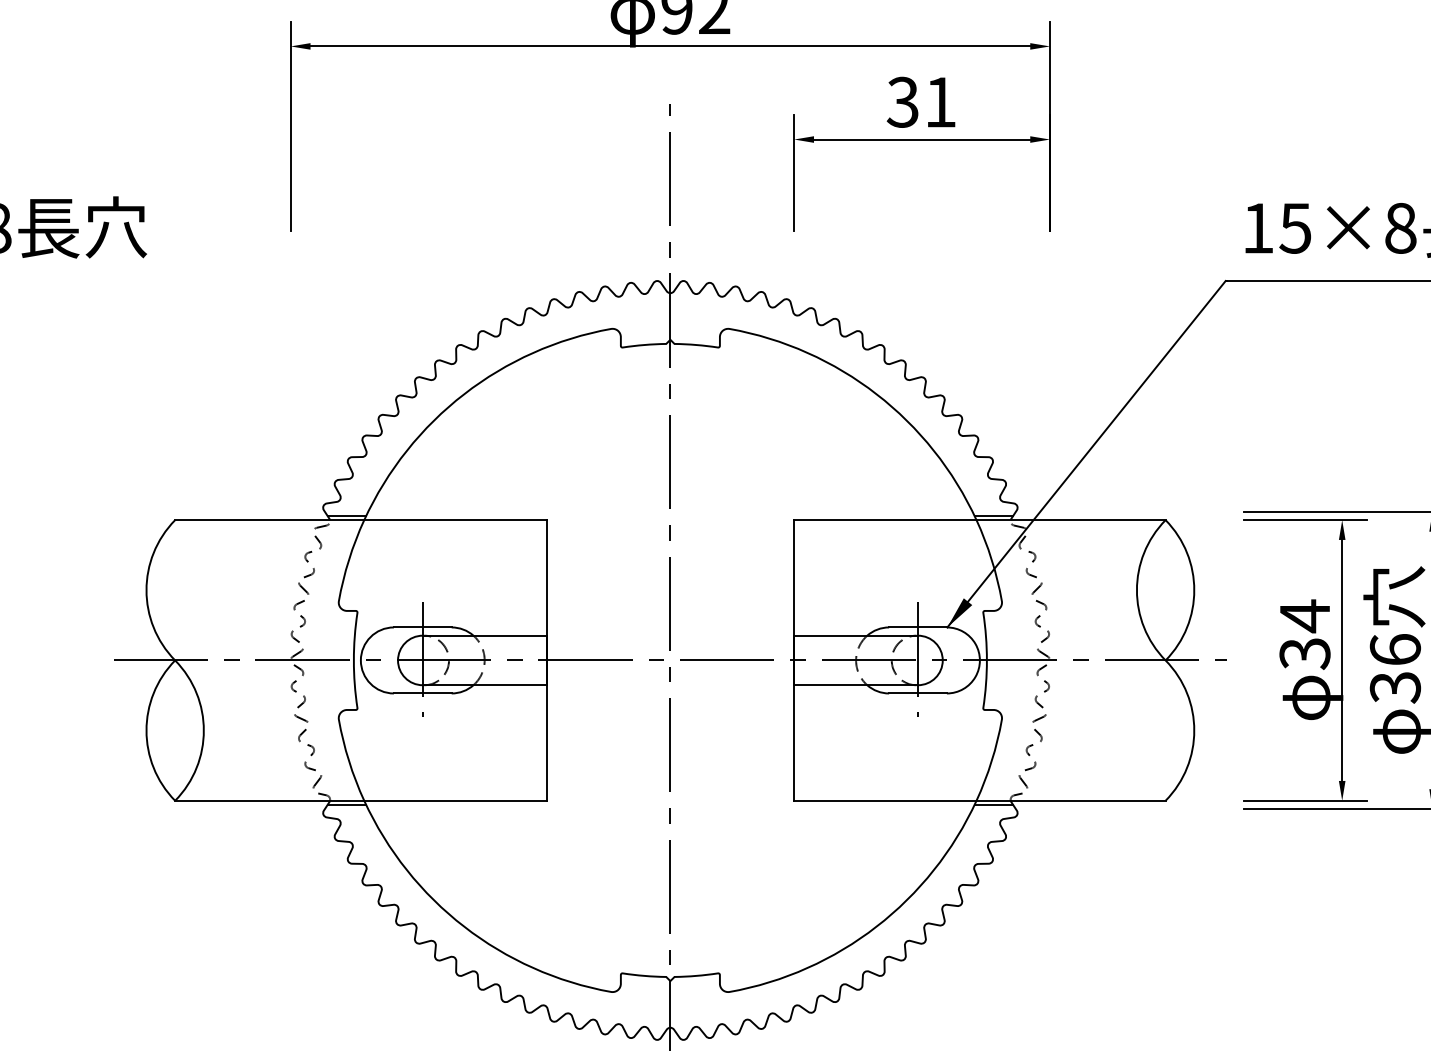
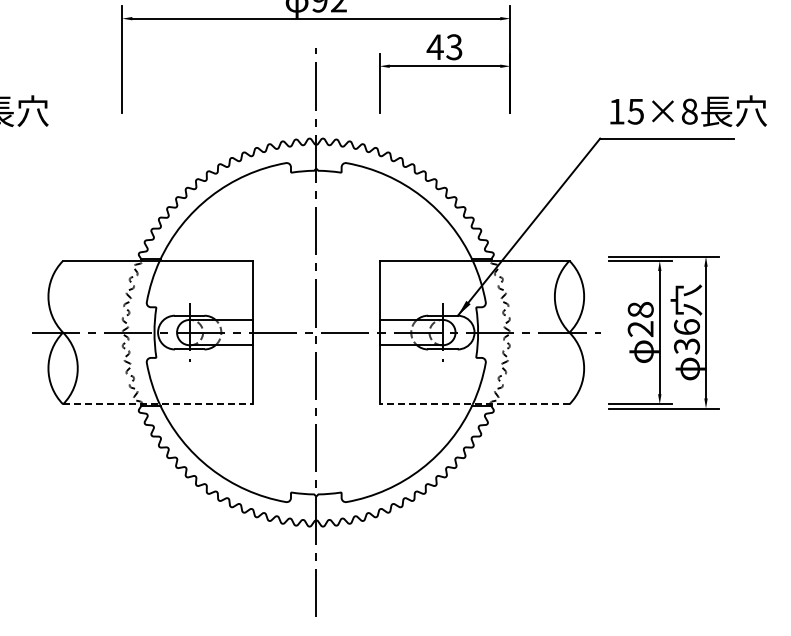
text: (921, 102) -> (444, 47), 31 -> 43
text: (1304, 634) -> (640, 319), 34 -> 28
line: (361, 801) -> (158, 404), solid -> dashed
line: (979, 801) -> (474, 404), solid -> dashed

